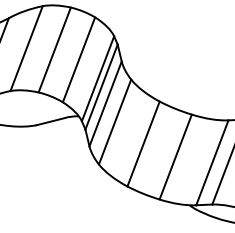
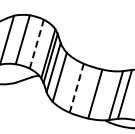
line: (78, 58) -> (36, 43), solid -> dashed
line: (143, 142) -> (76, 87), solid -> dashed

